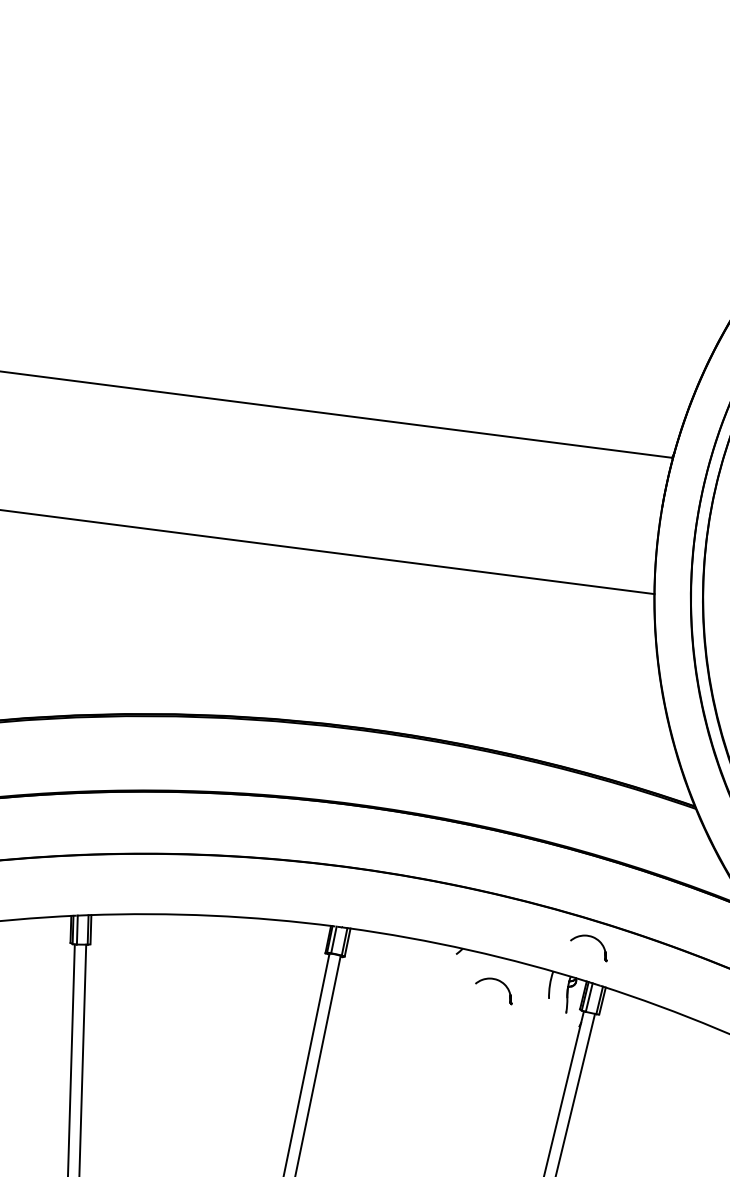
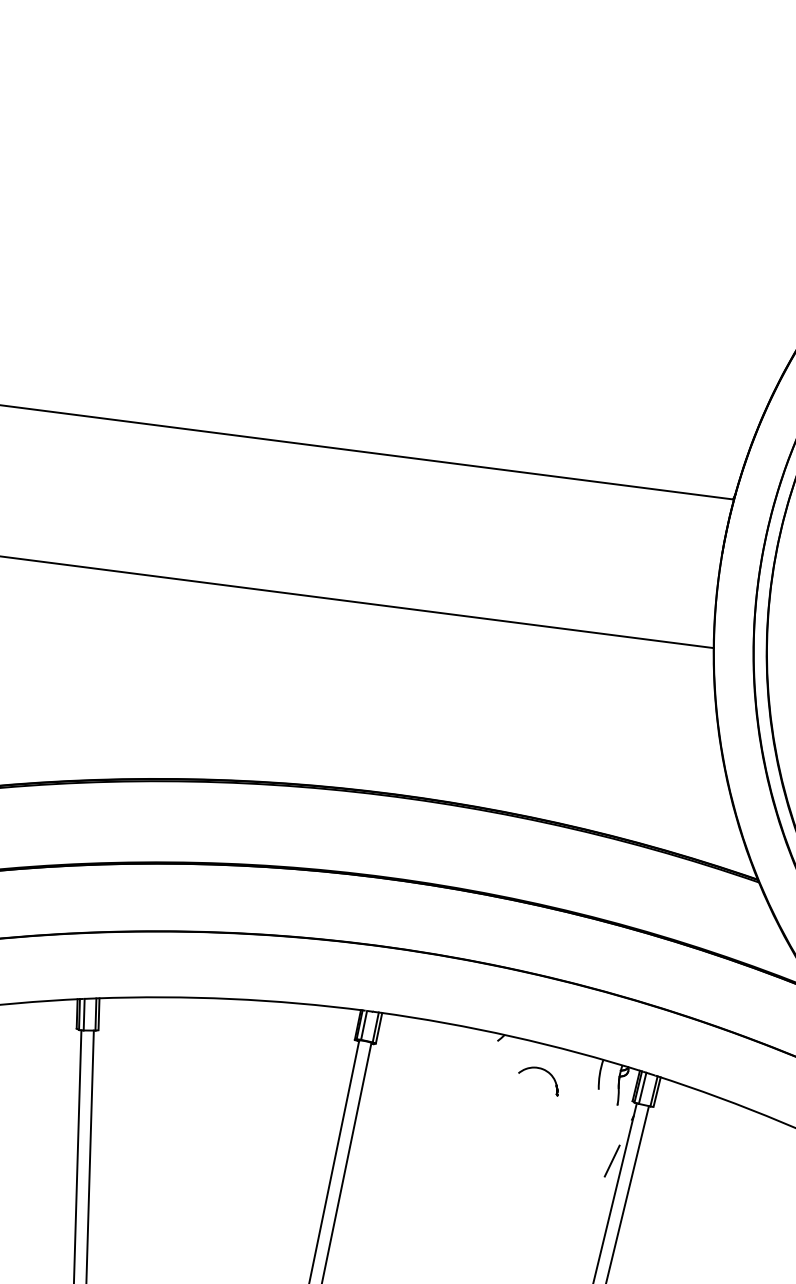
part: (589, 937) -> (642, 1022), removed
line: (561, 1064) -> (612, 1161), added

